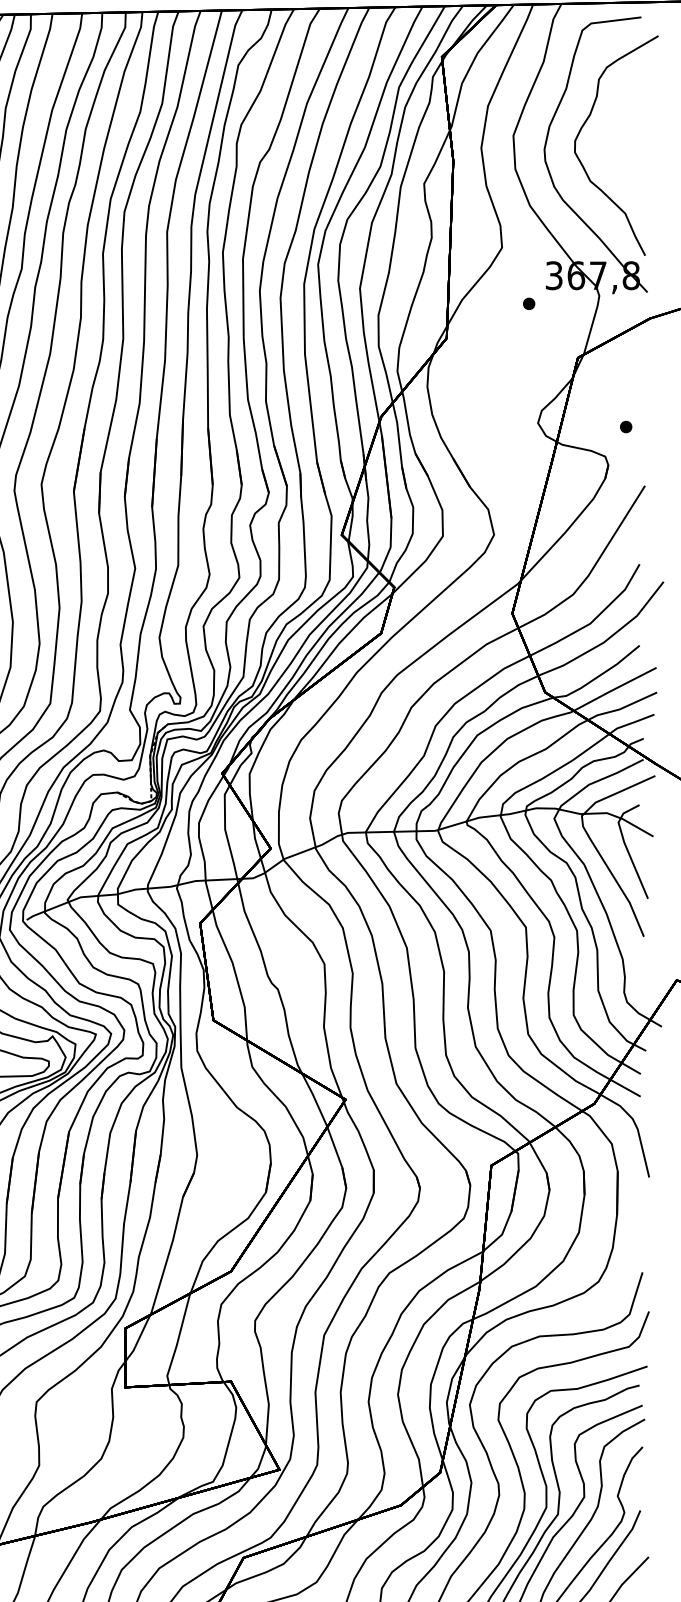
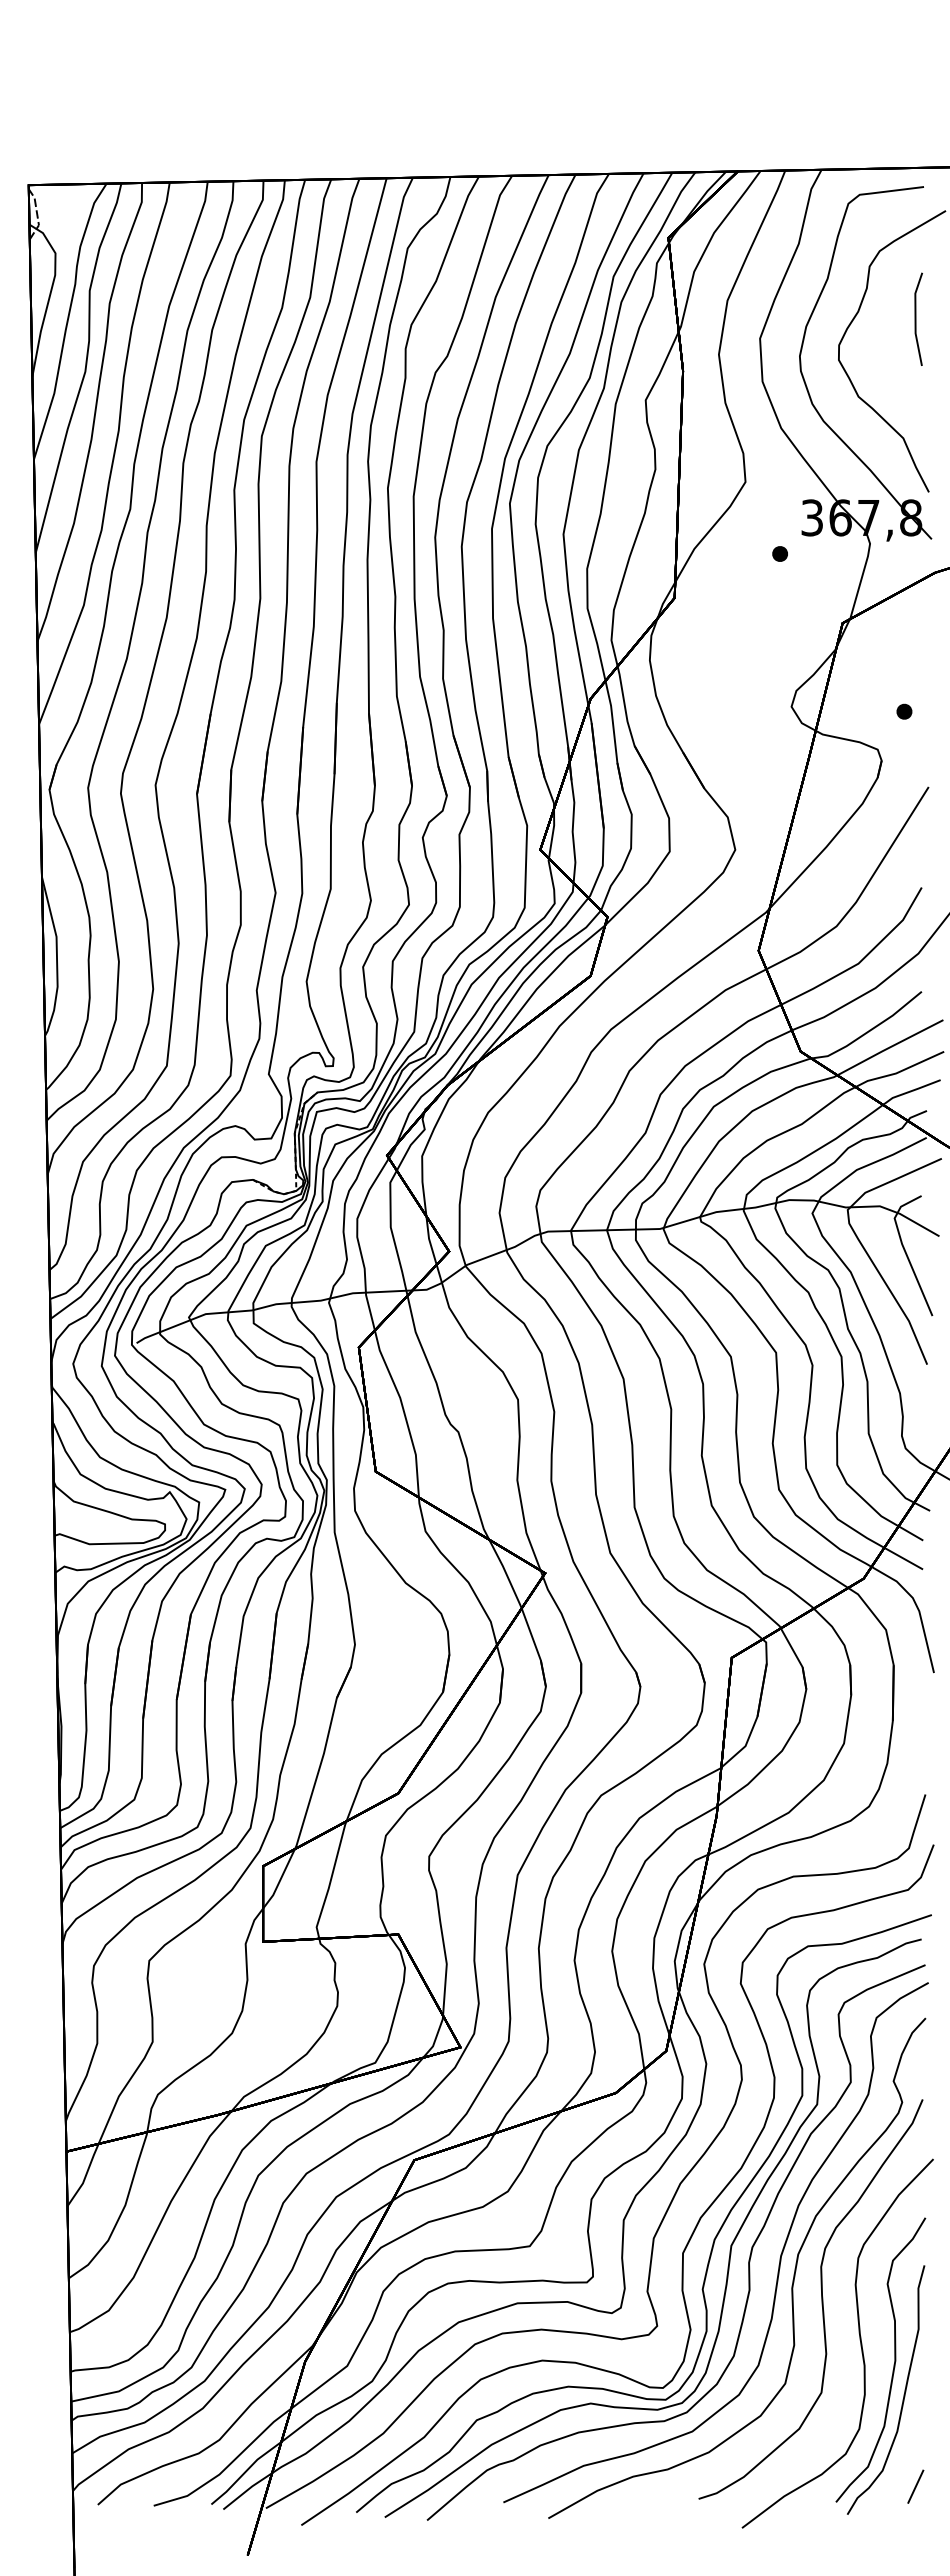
line: (635, 120) -> (916, 318), added

